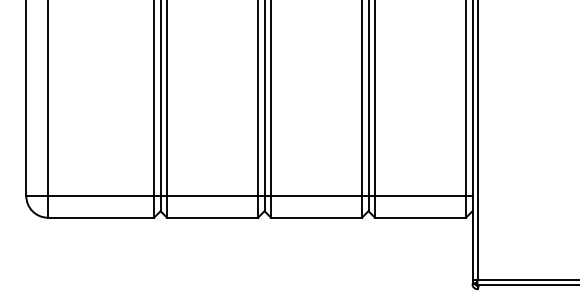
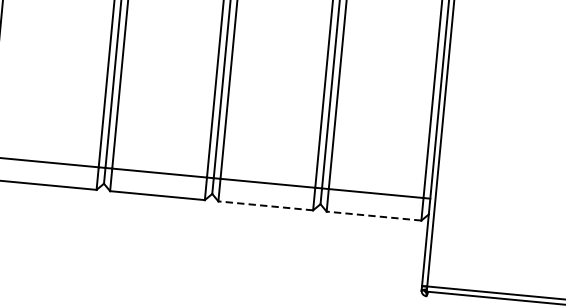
line: (316, 217) -> (265, 205), solid -> dashed
line: (420, 217) -> (374, 215), solid -> dashed

